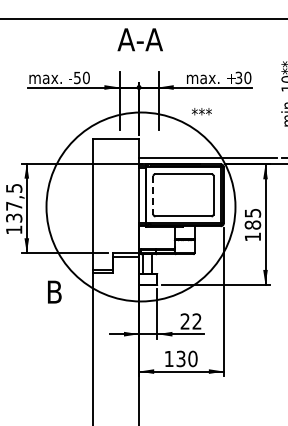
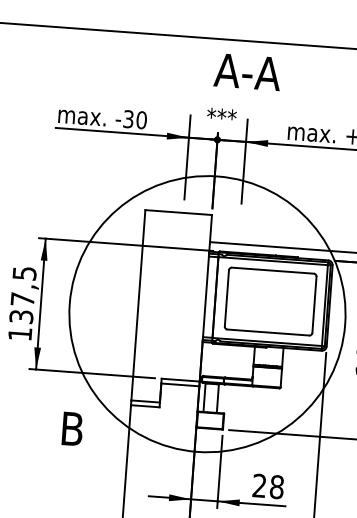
text: (139, 39) -> (246, 71), moved
text: (77, 77) -> (128, 118), 50 -> 30
text: (201, 111) -> (221, 113), moved
line: (153, 195) -> (226, 298), dashed -> solid
text: (196, 321) -> (276, 487), 22 -> 28

